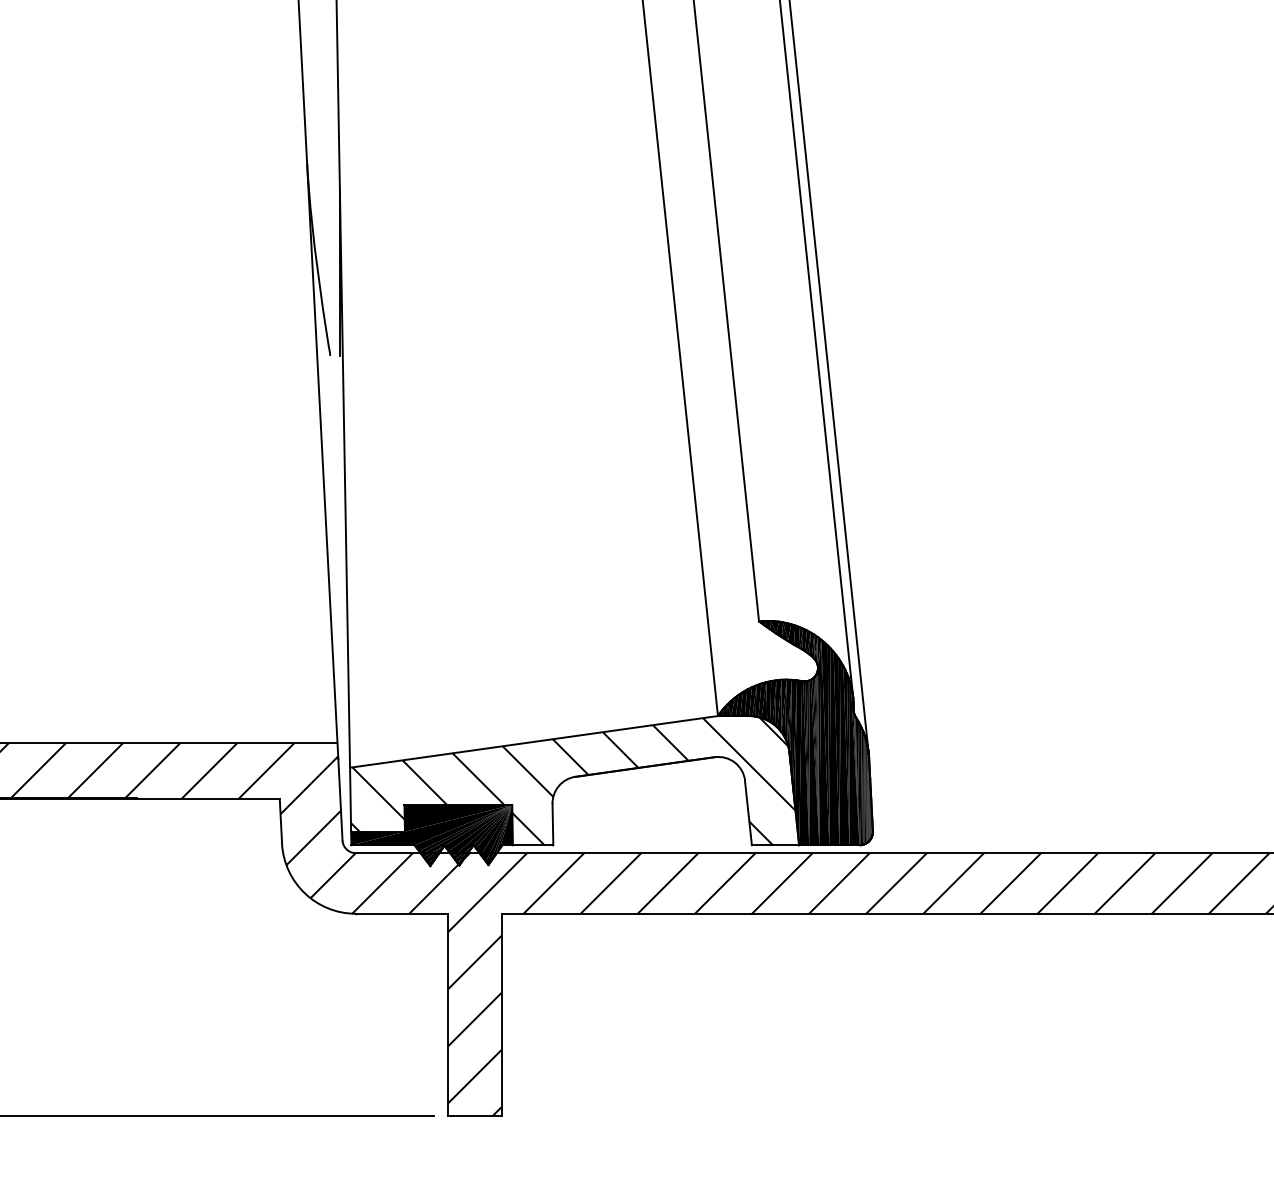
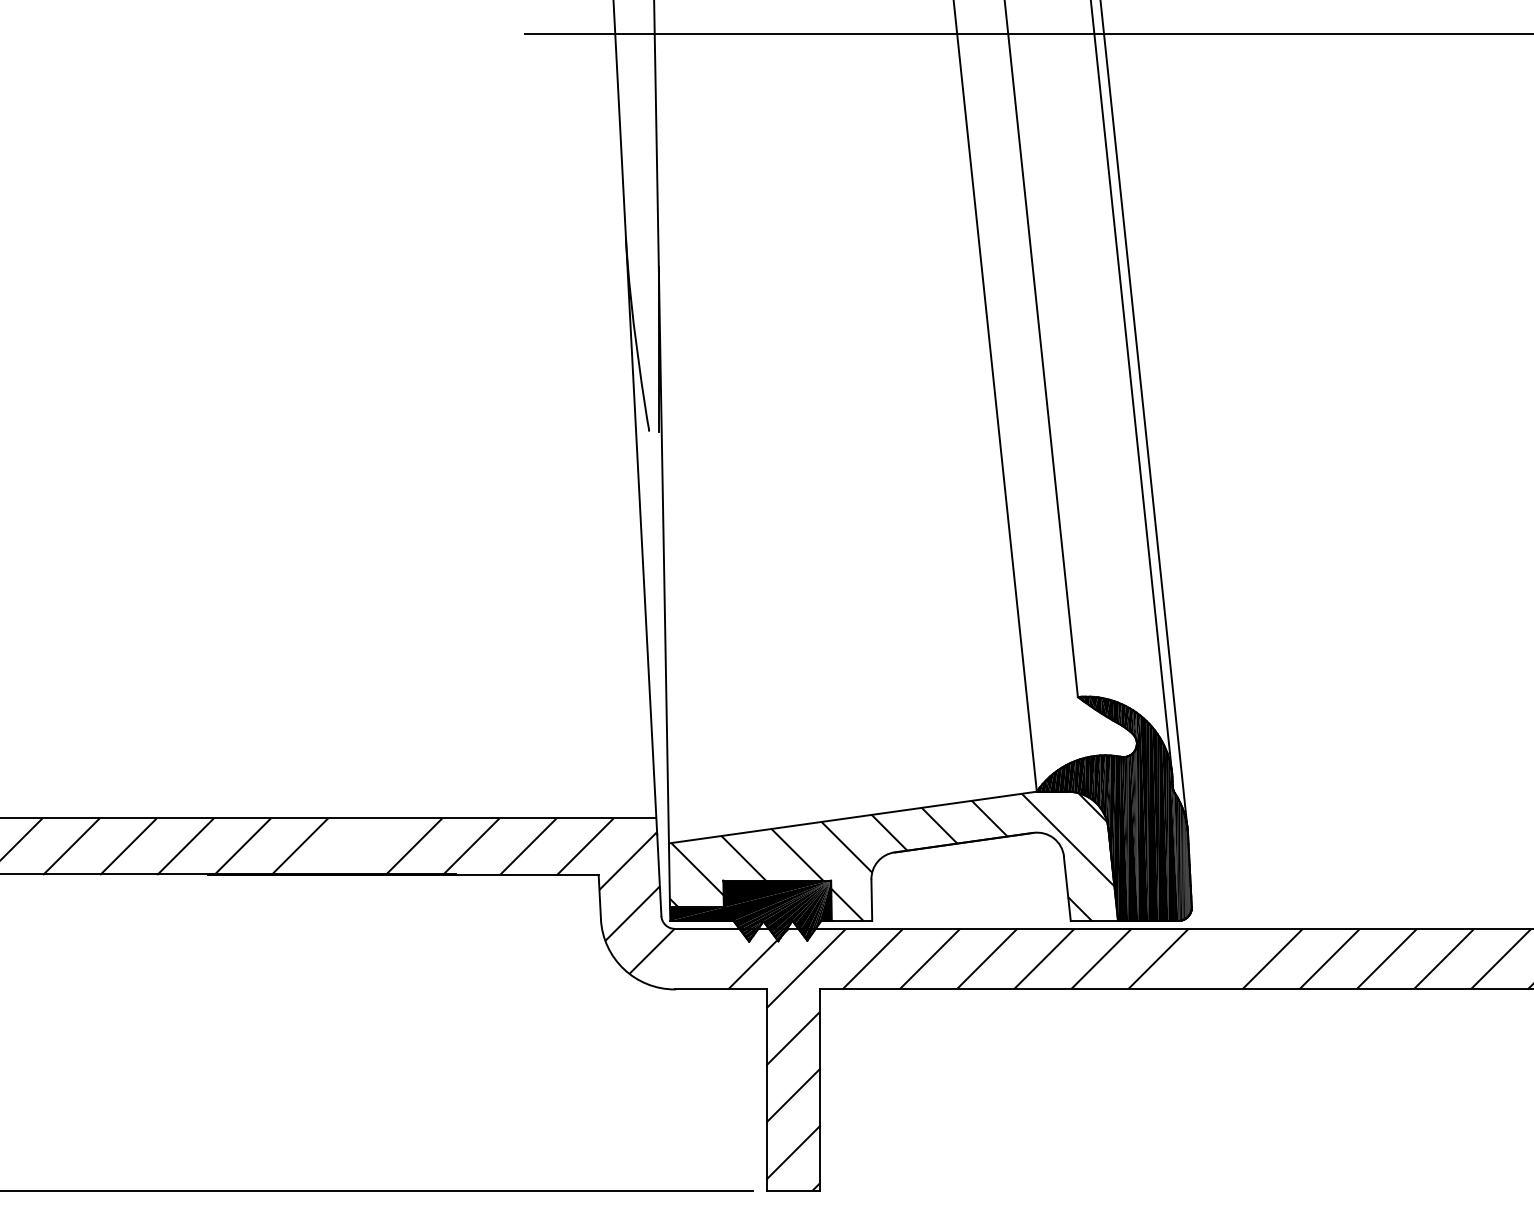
line: (37, 770) -> (356, 846), removed
line: (382, 882) -> (701, 958), removed
line: (896, 882) -> (1215, 958), removed

